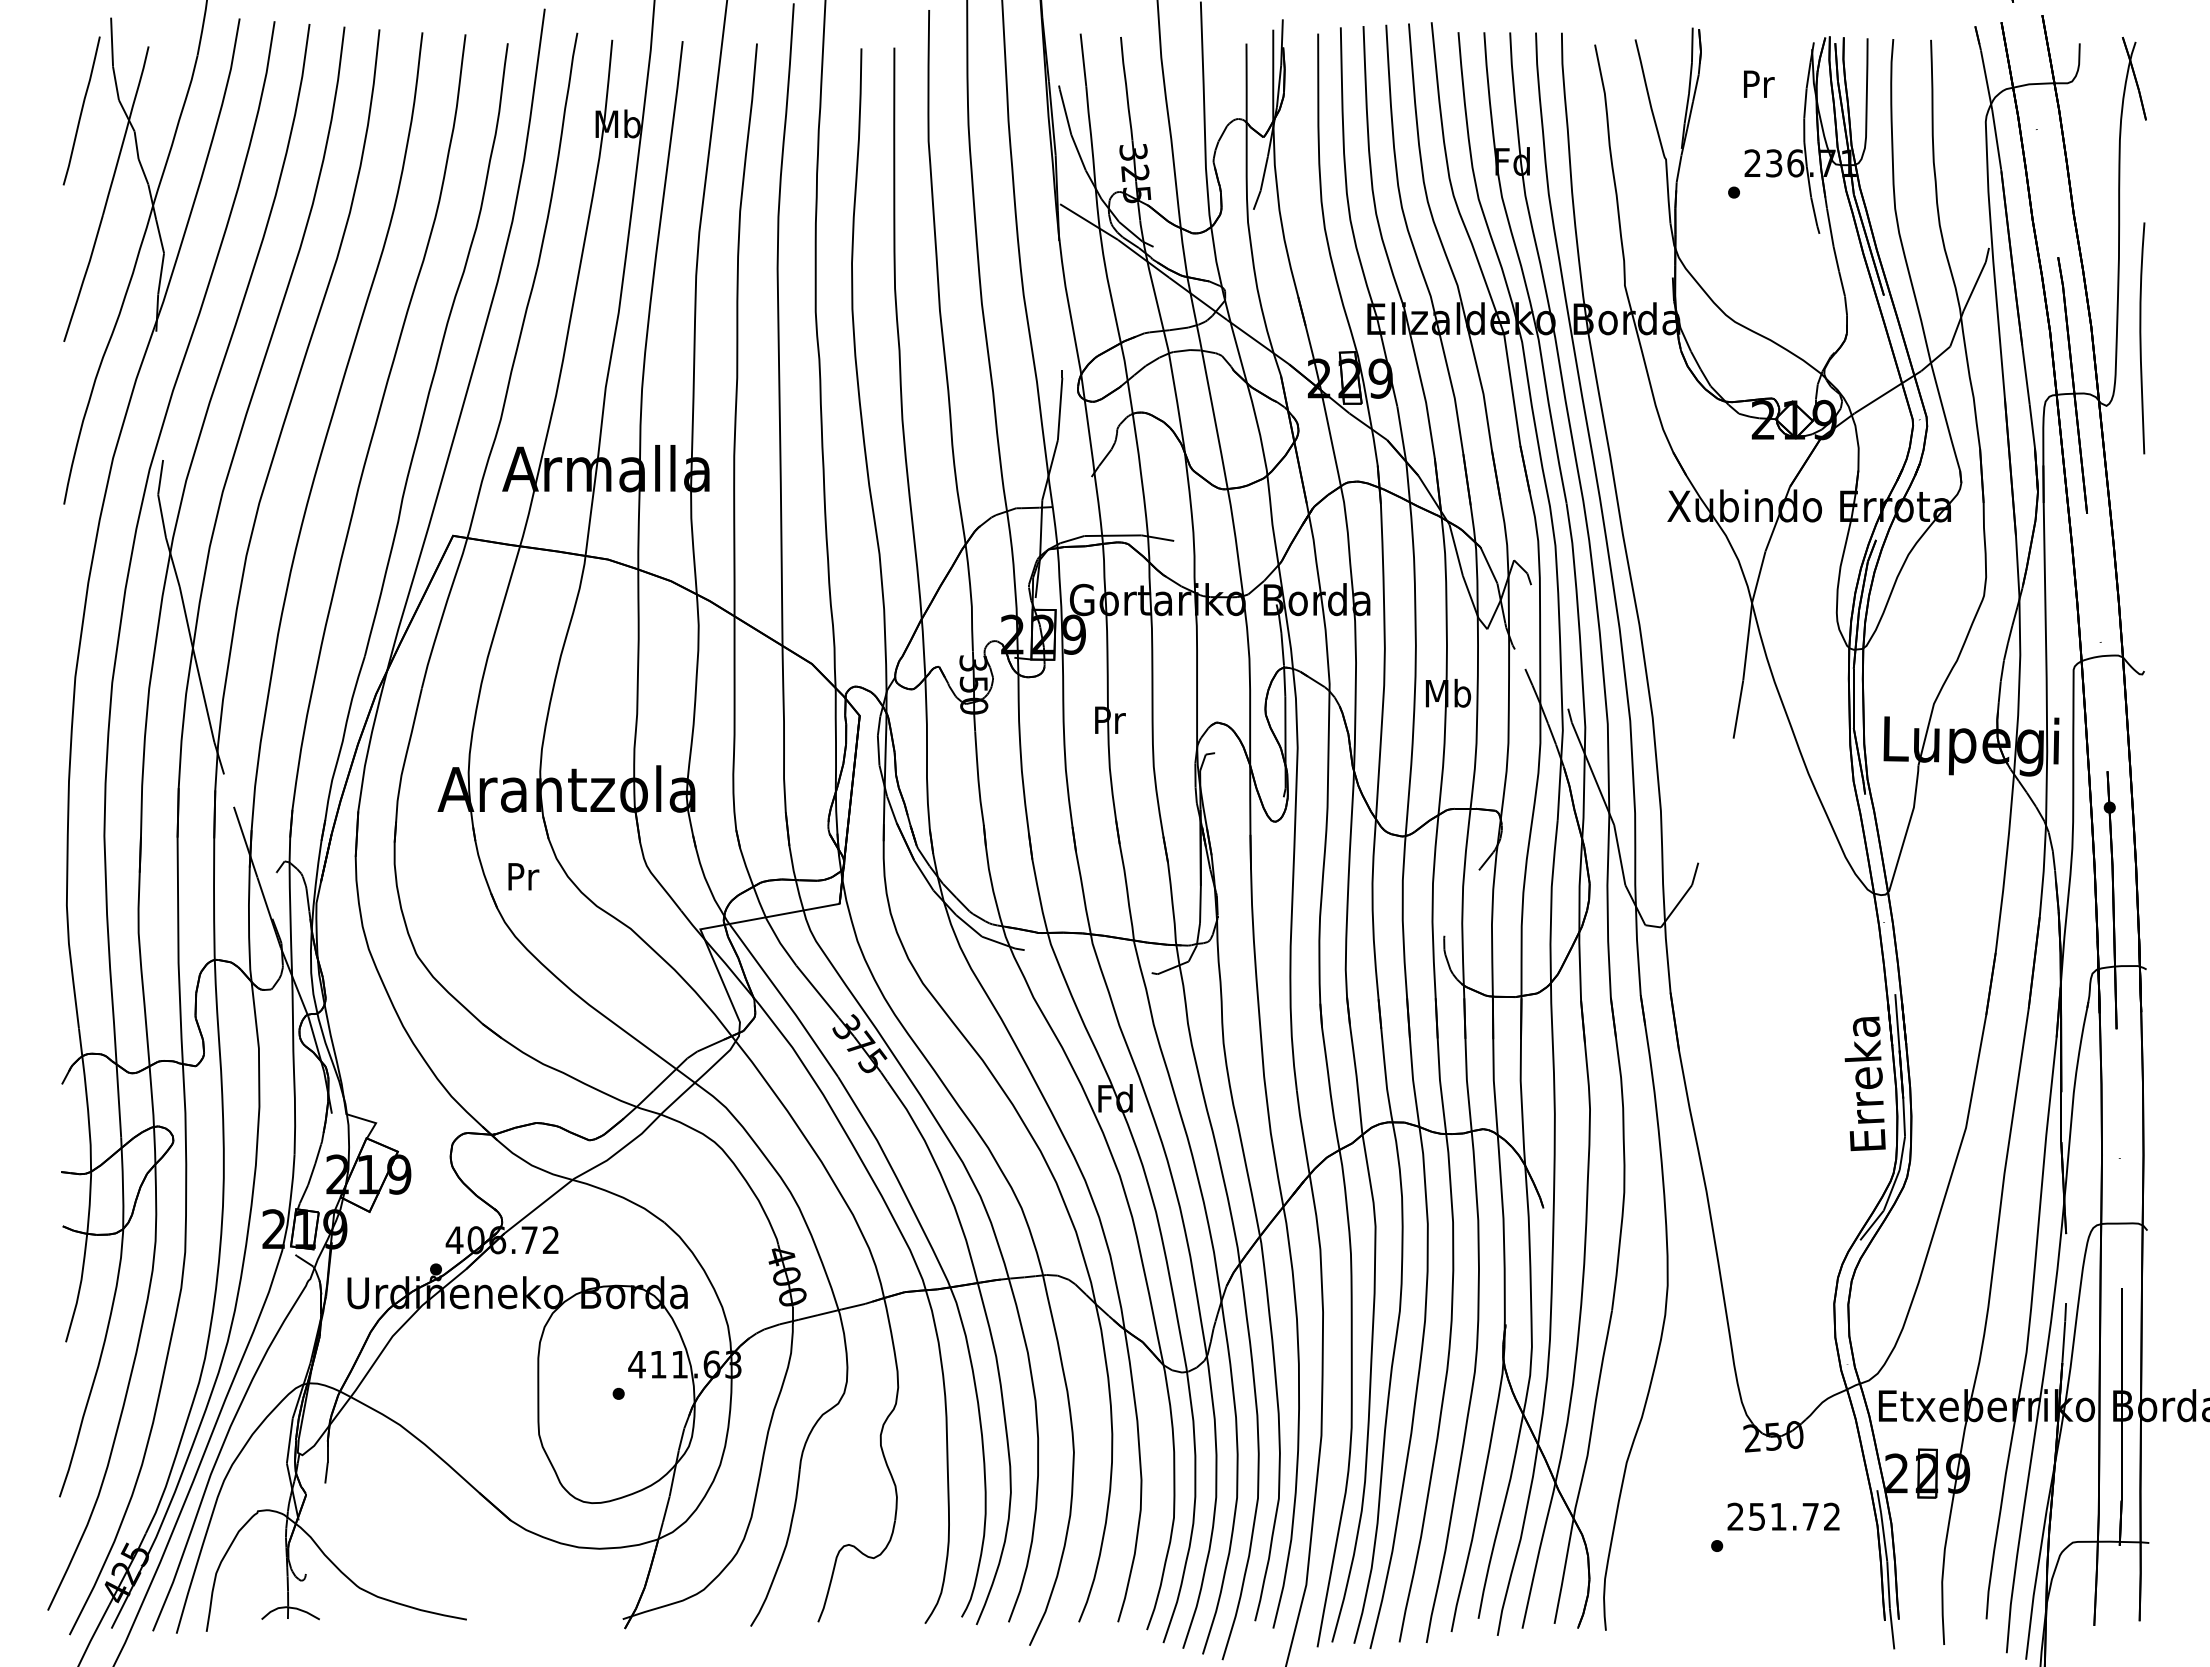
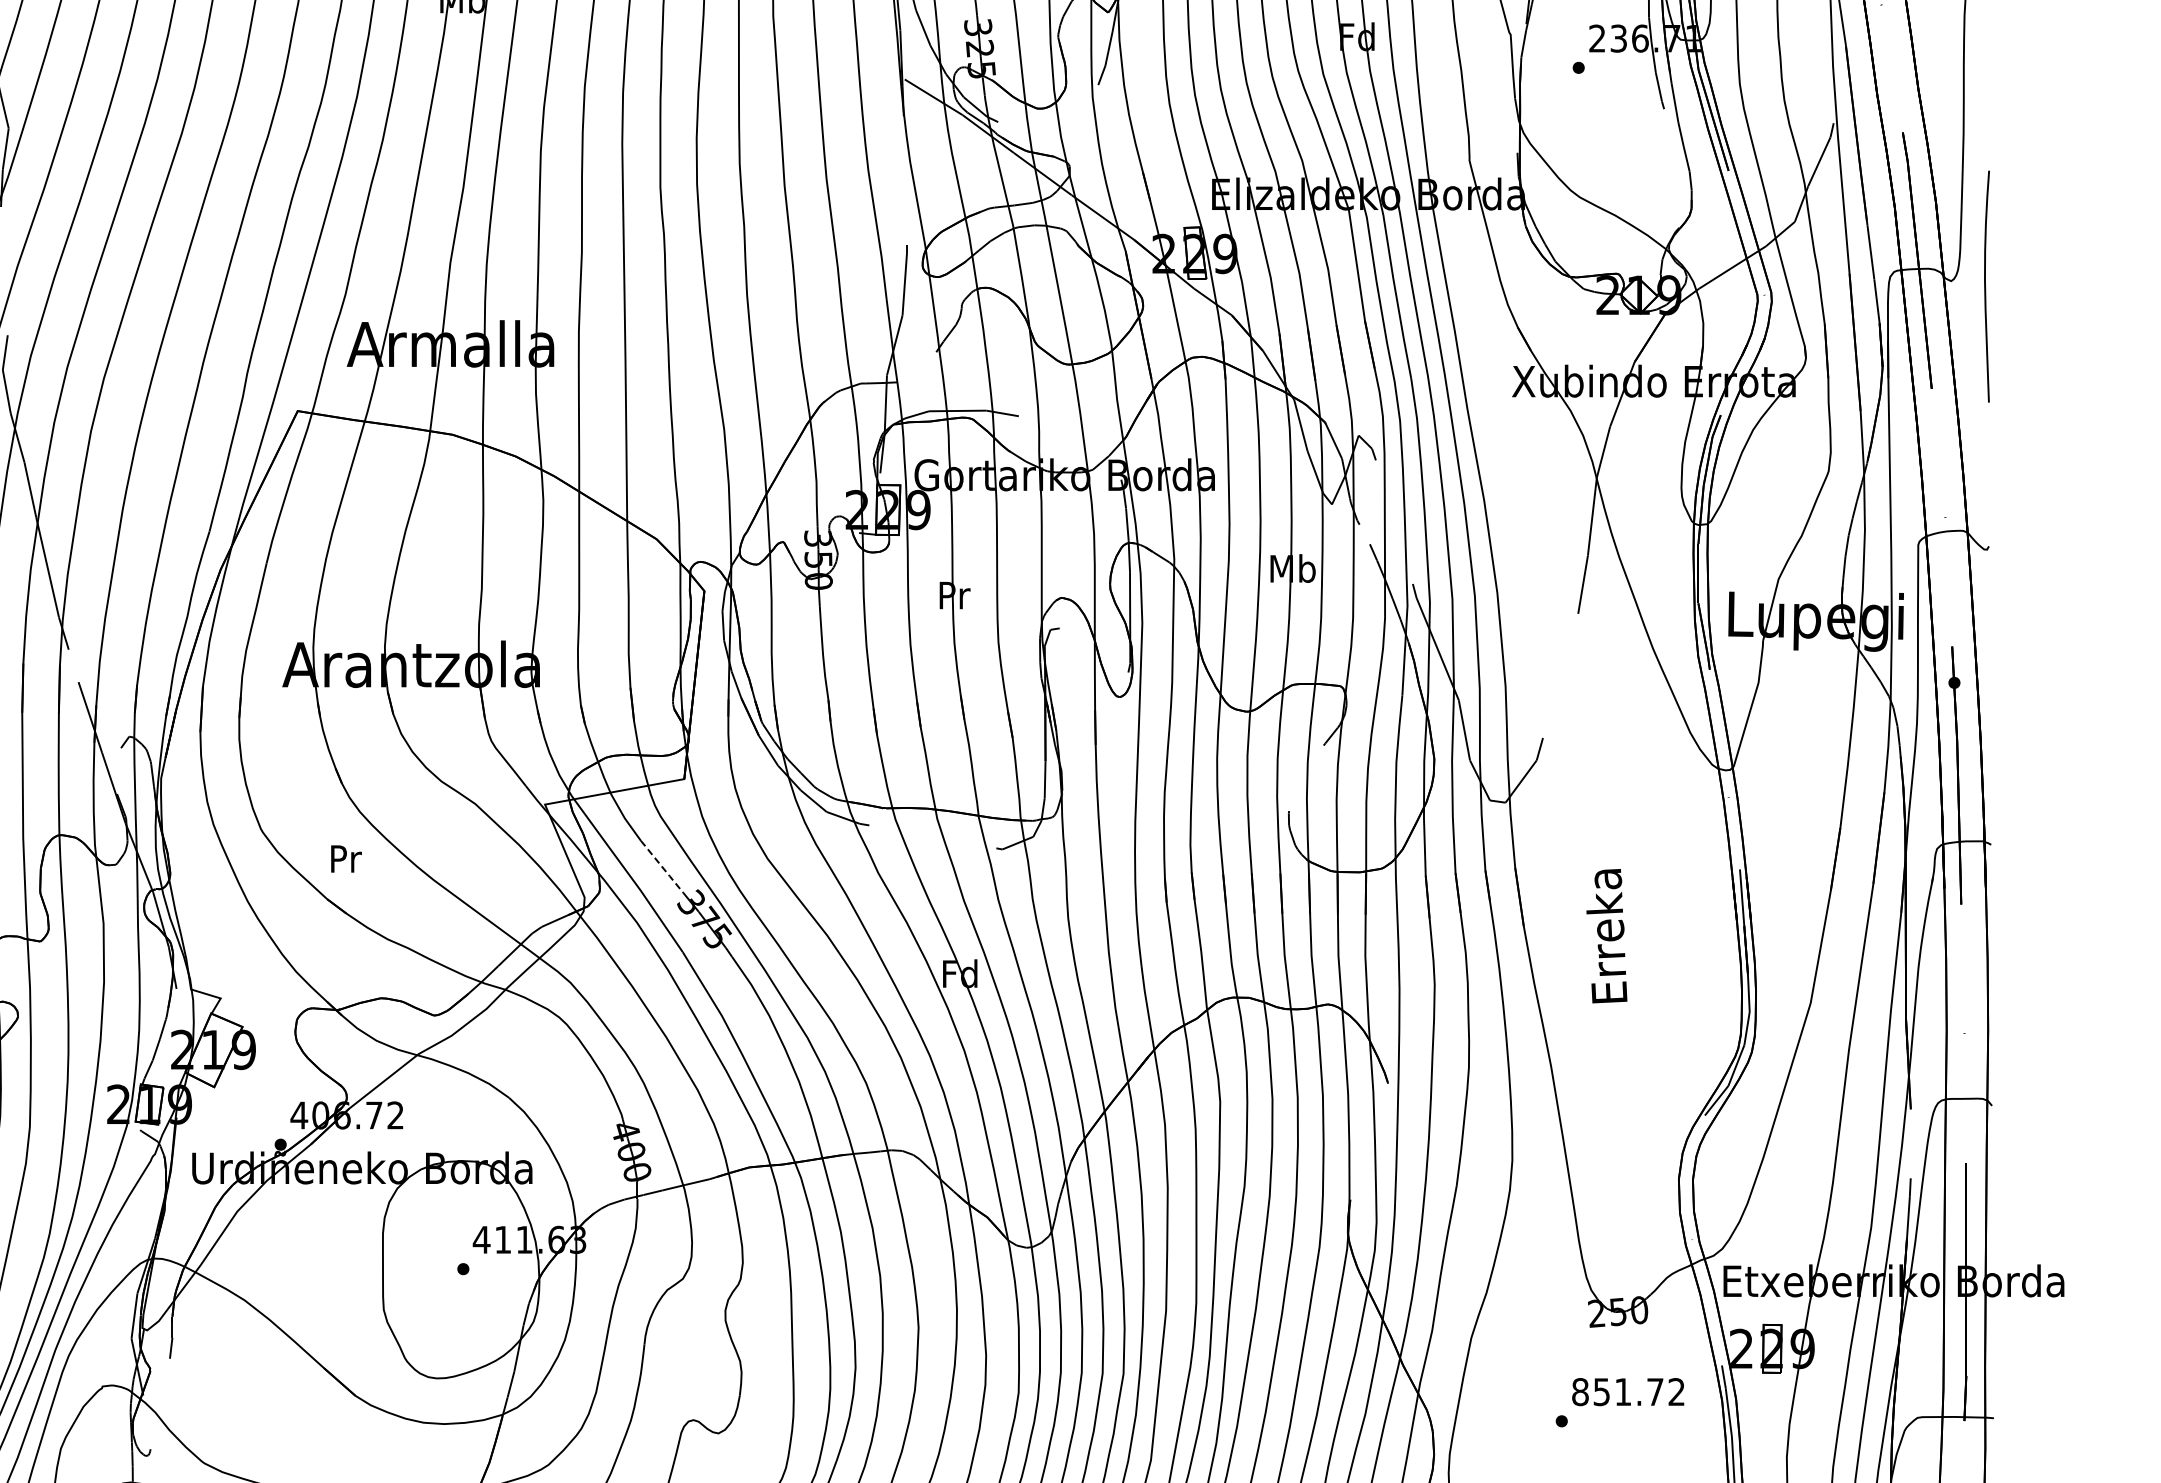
curve: (2141, 338) -> (1986, 286), moved
text: (523, 876) -> (346, 858), moved
line: (818, 992) -> (663, 867), solid -> dashed
text: (1864, 1083) -> (1606, 935), moved
text: (1735, 1516) -> (1580, 1391), 251.72 -> 851.72

